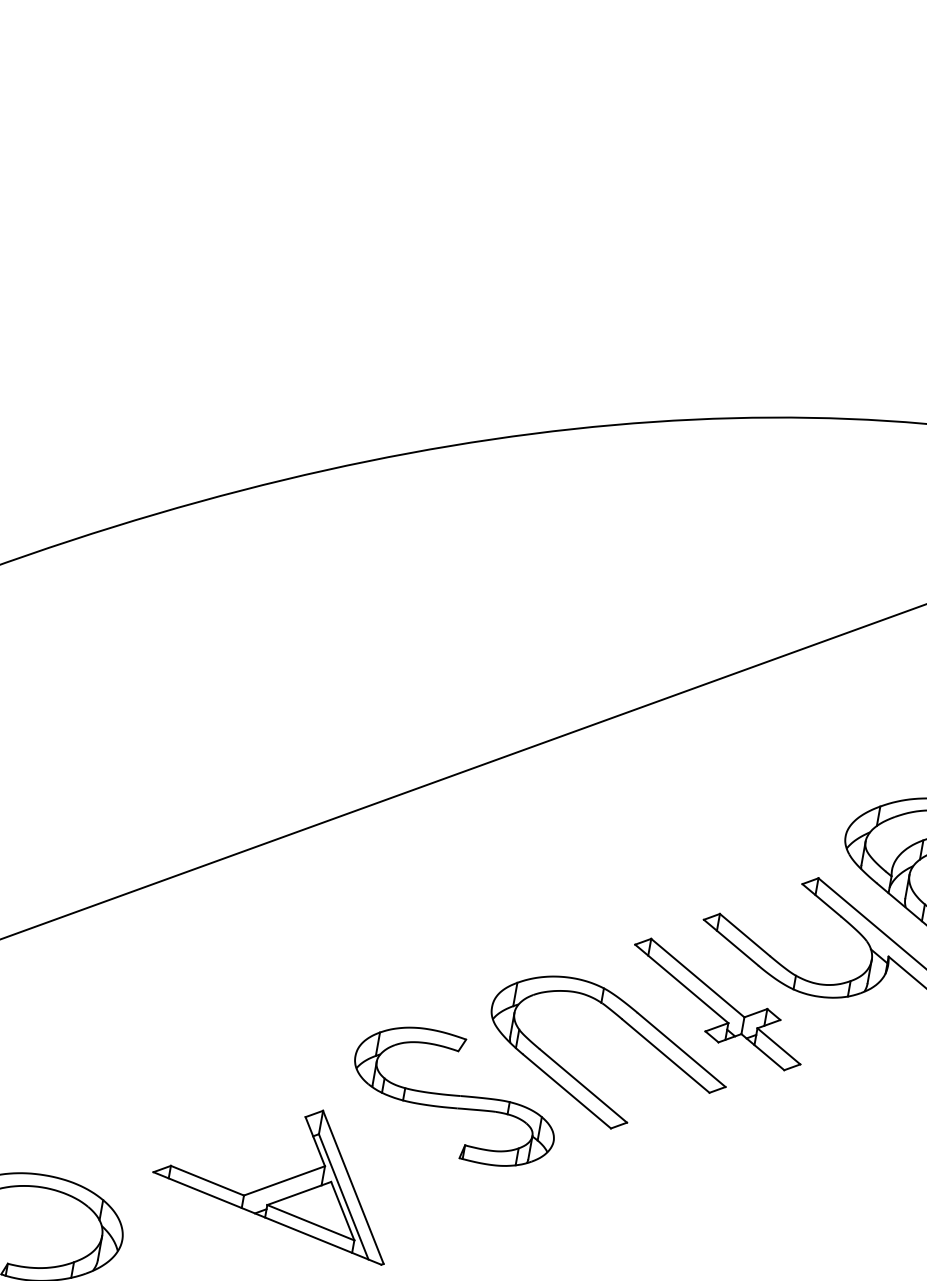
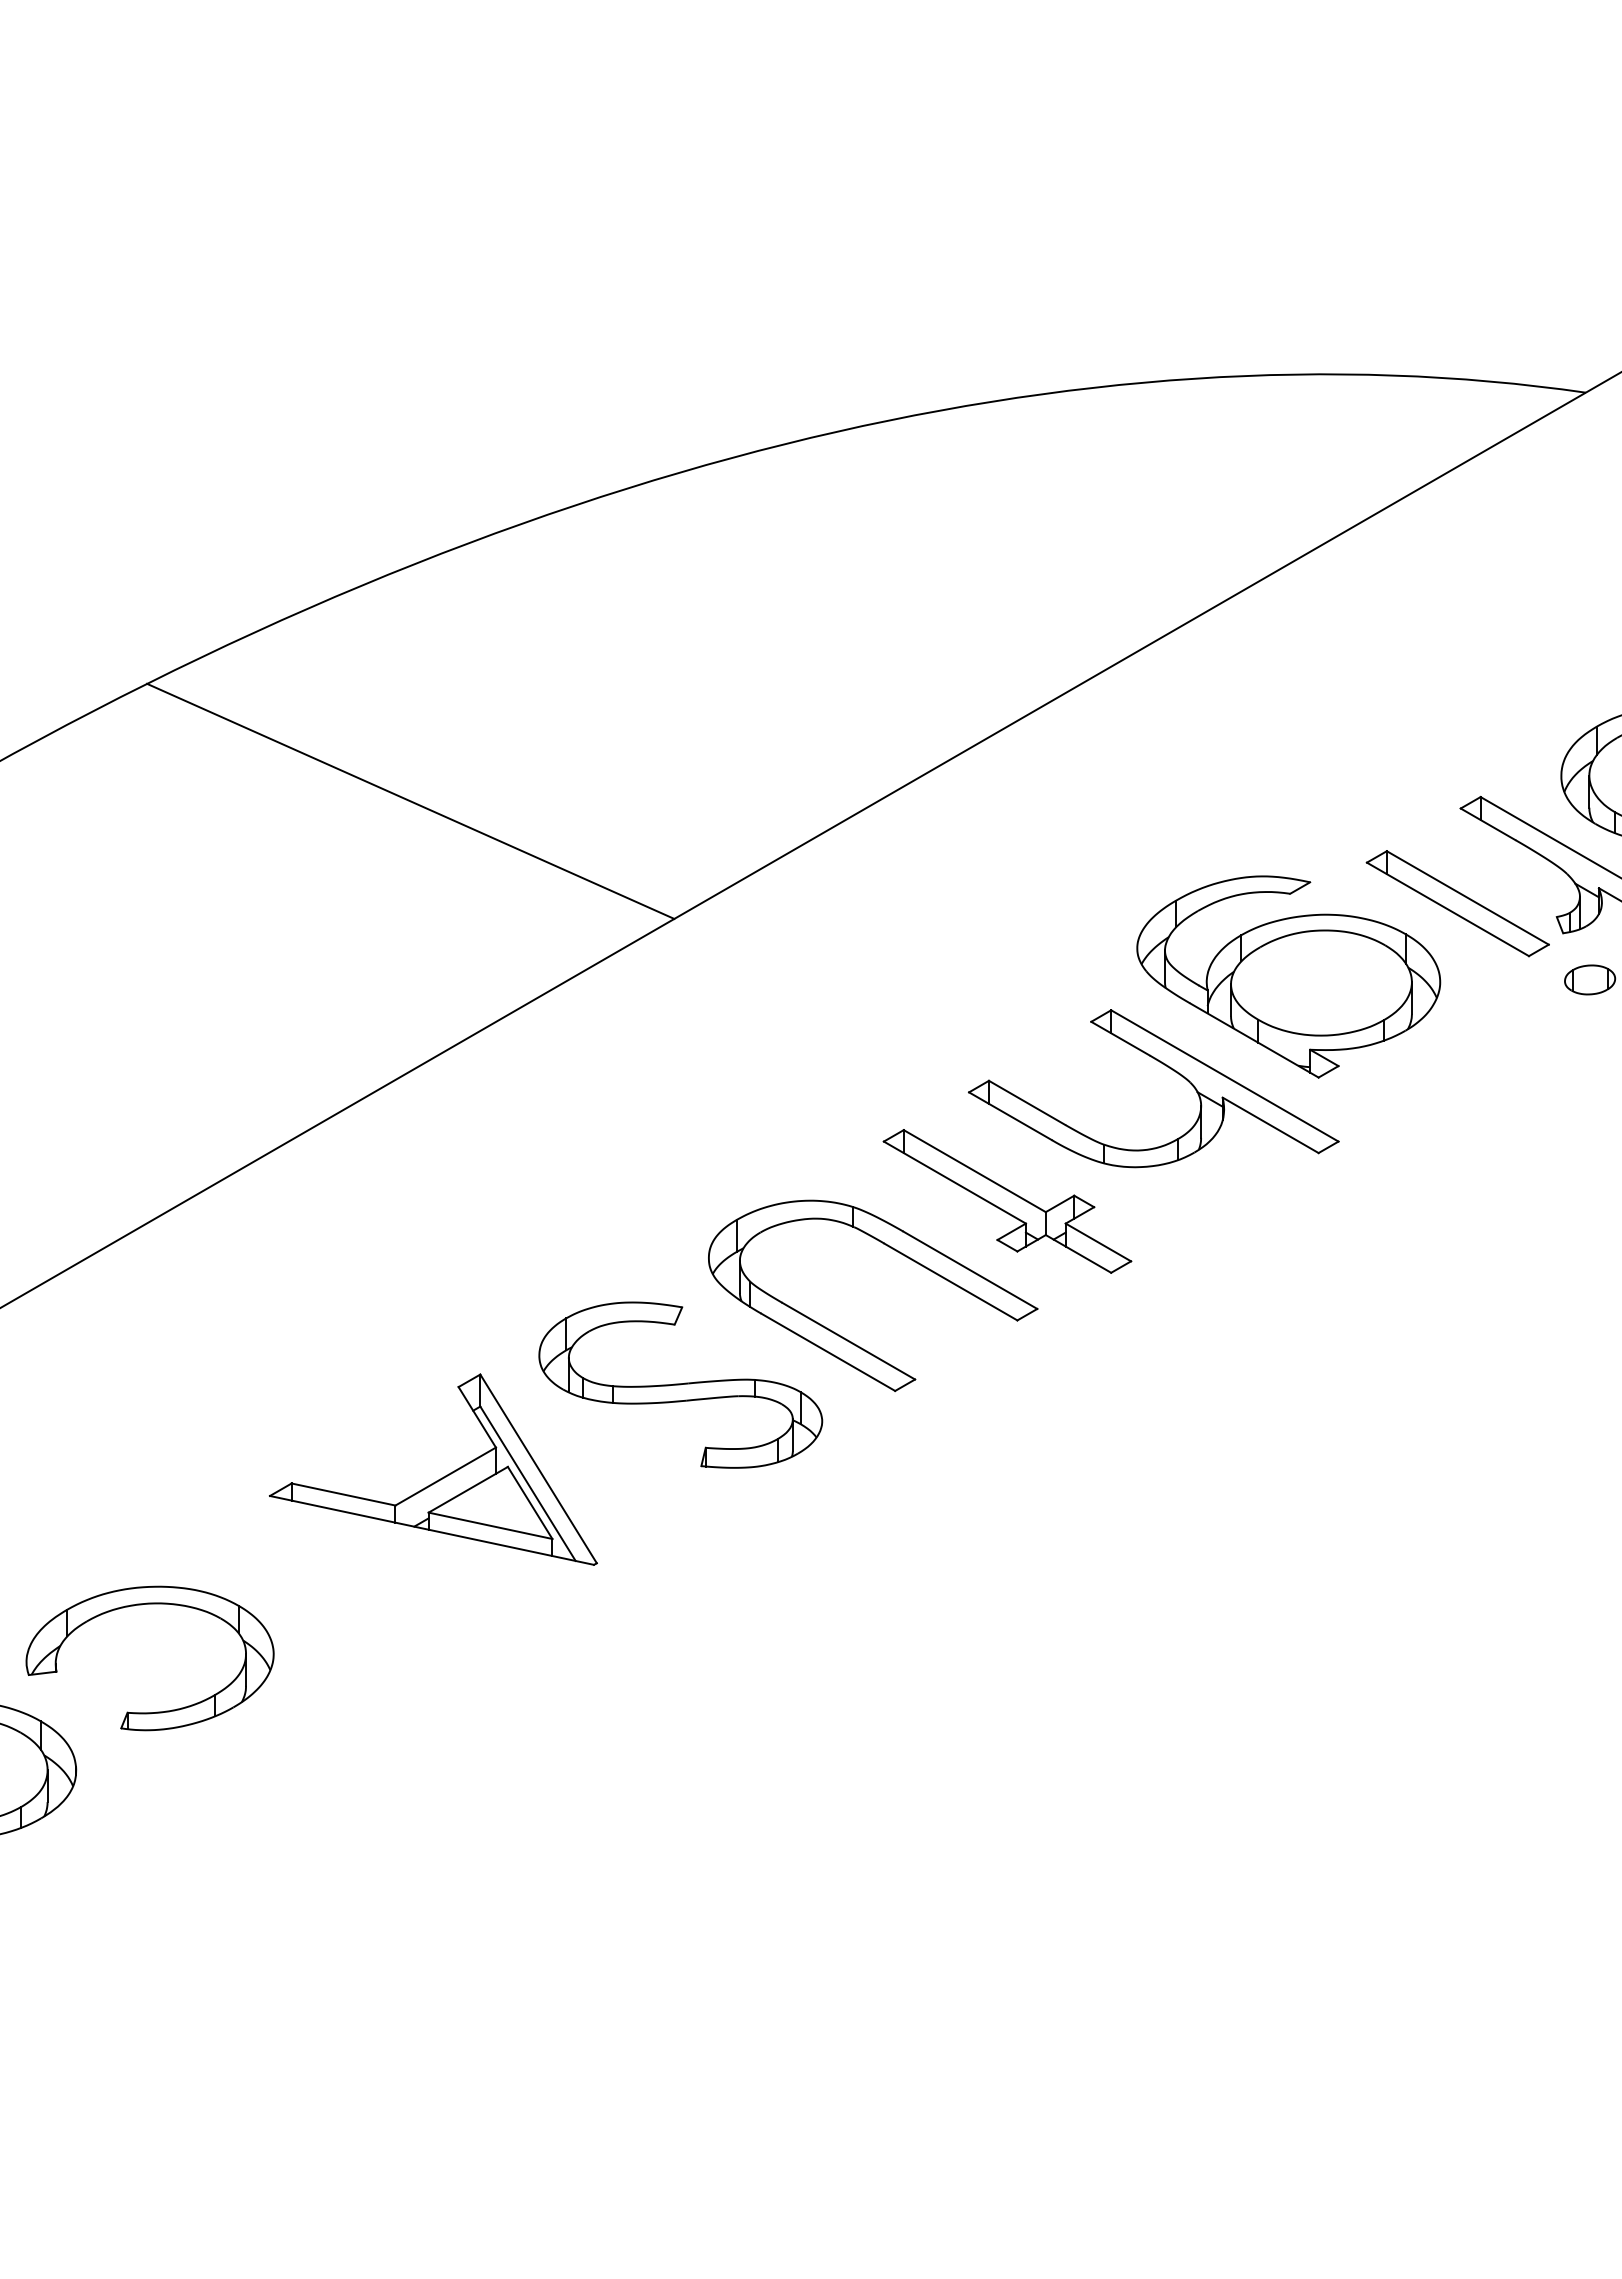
line: (333, 633) -> (410, 800), added
part: (278, 1182) -> (438, 1479), moved

